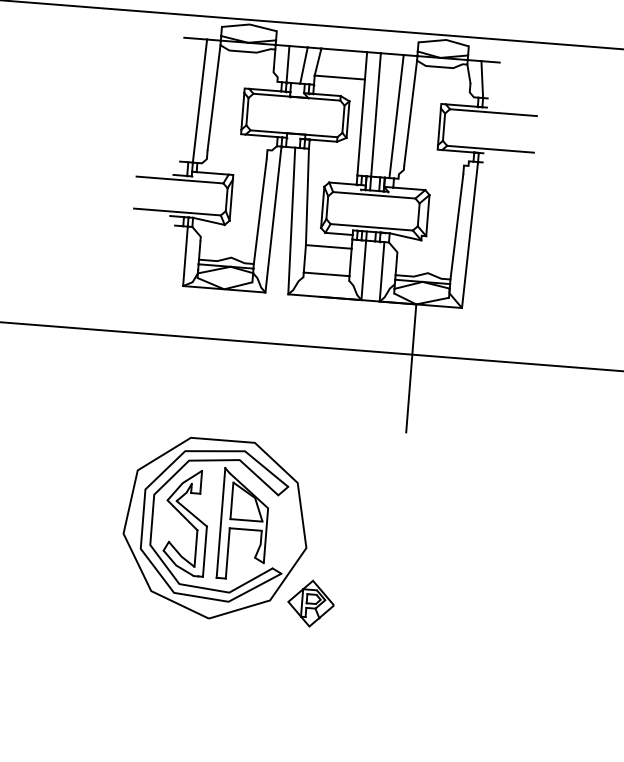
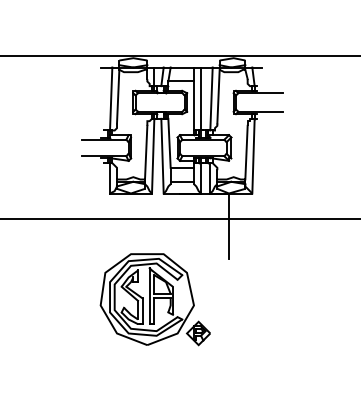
part: (229, 530) -> (154, 299), moved

